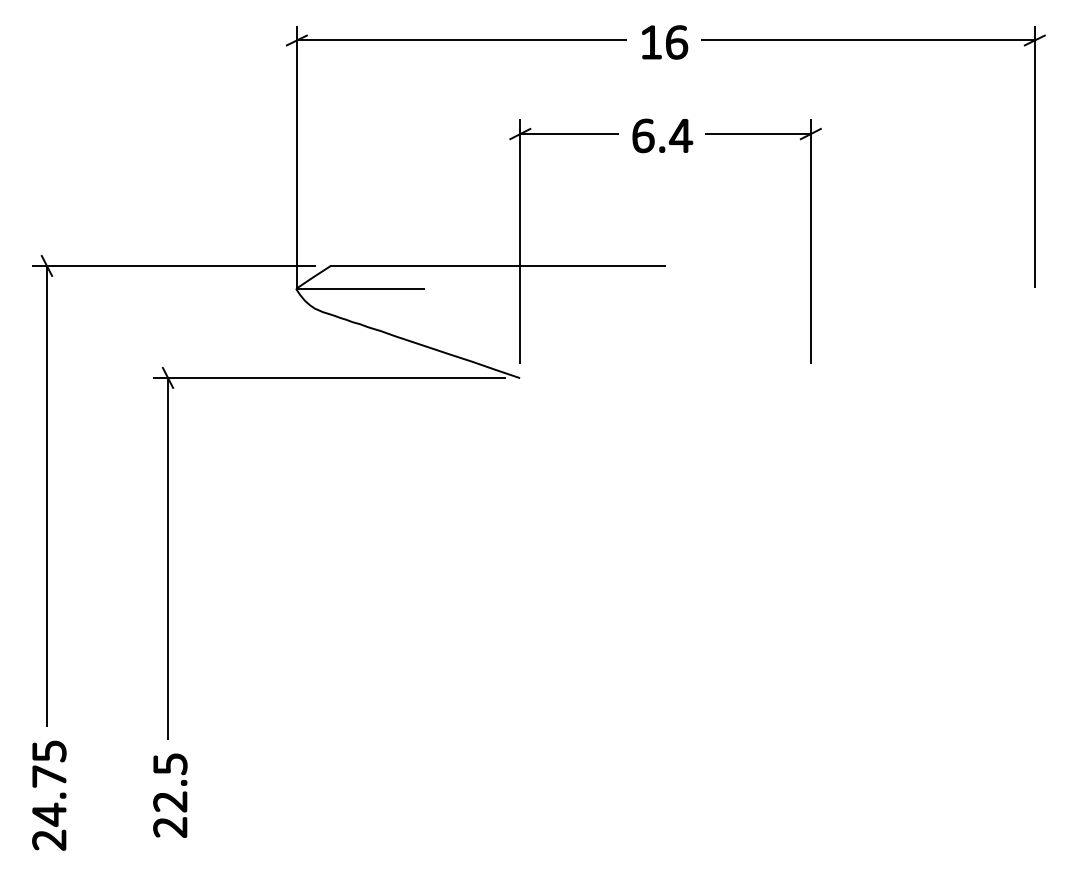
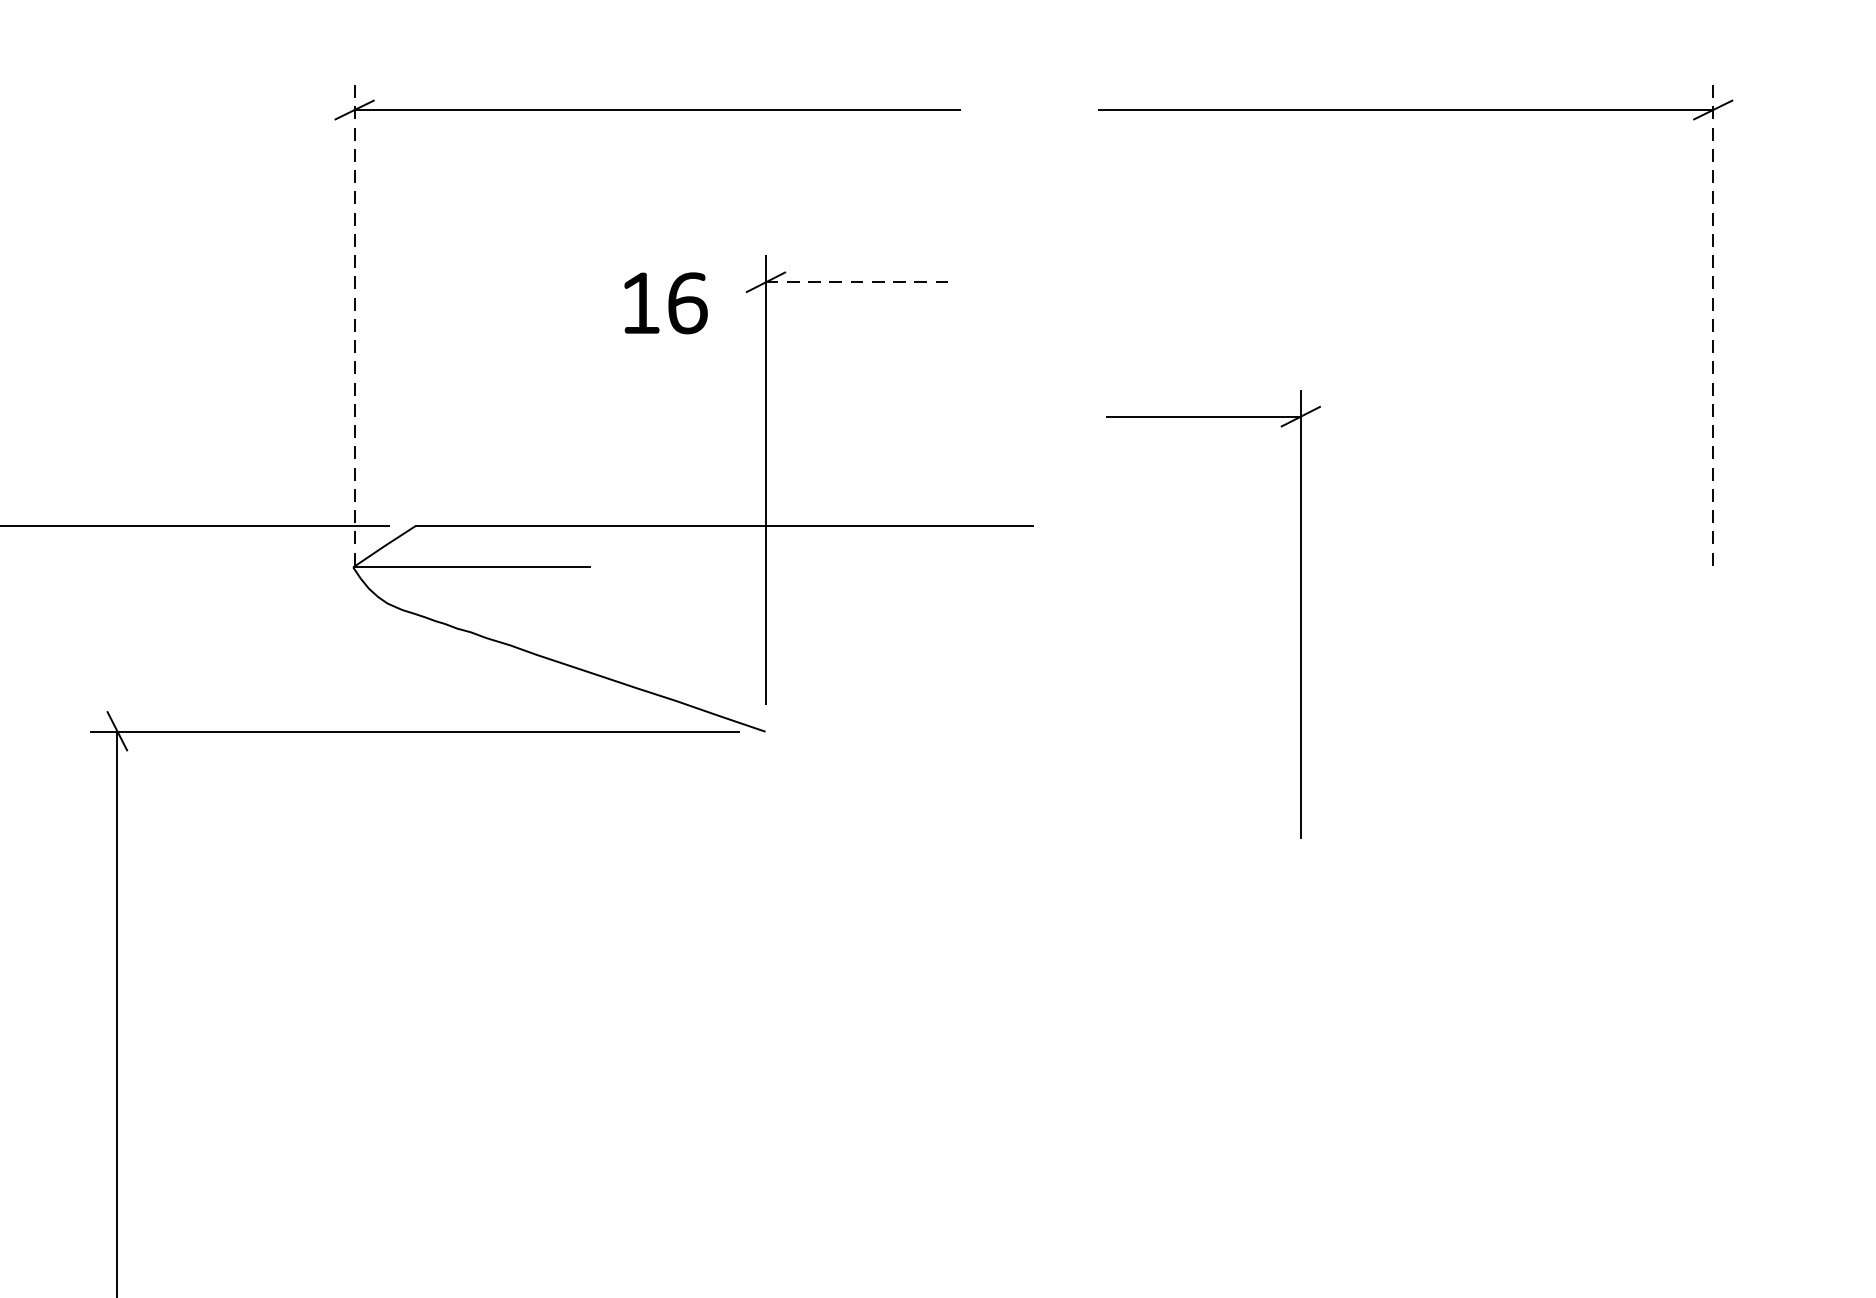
part: (665, 42) -> (666, 303), moved
line: (570, 134) -> (858, 283), solid -> dashed
part: (654, 137) -> (1012, 288), removed
line: (297, 157) -> (355, 325), solid -> dashed
line: (1034, 157) -> (1712, 325), solid -> dashed
part: (810, 241) -> (1300, 614), moved

